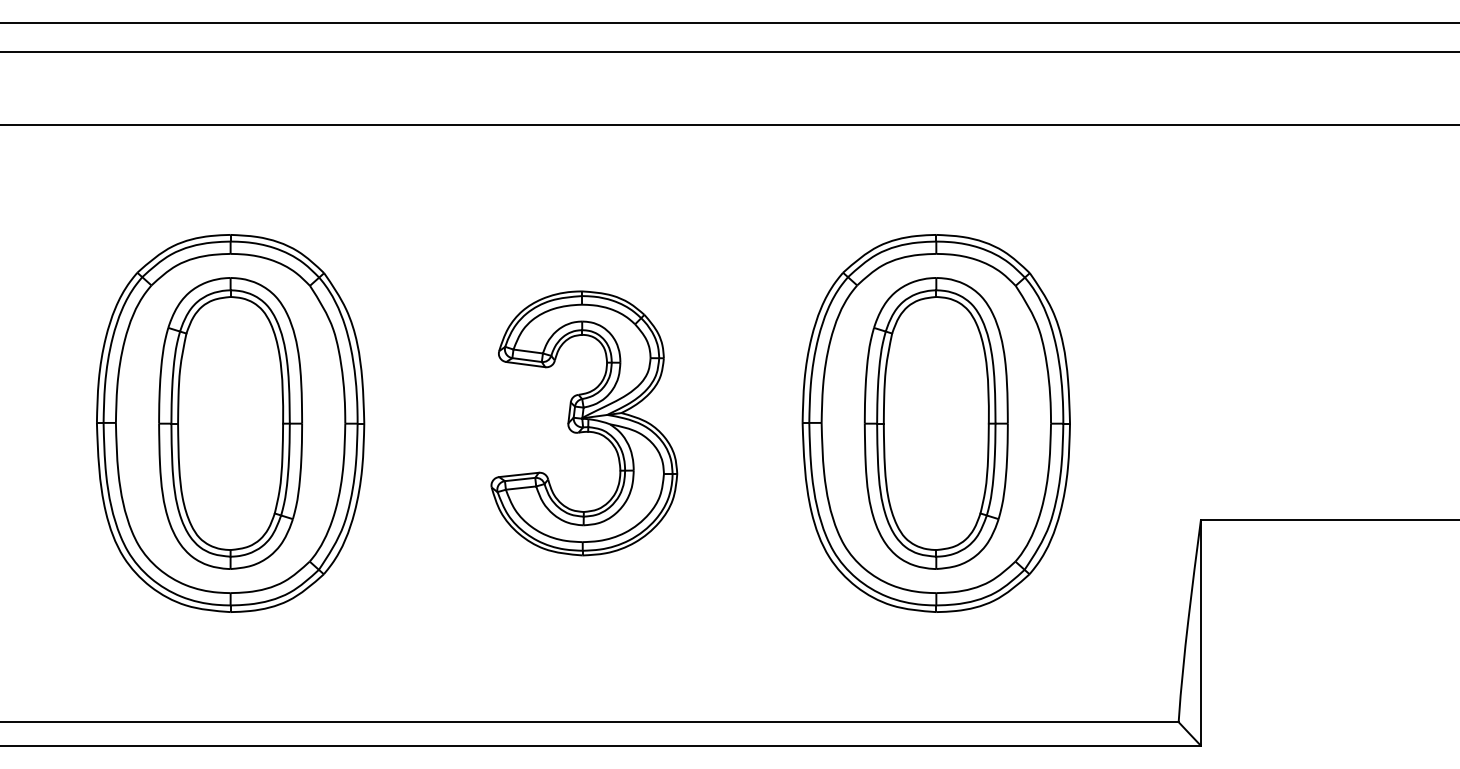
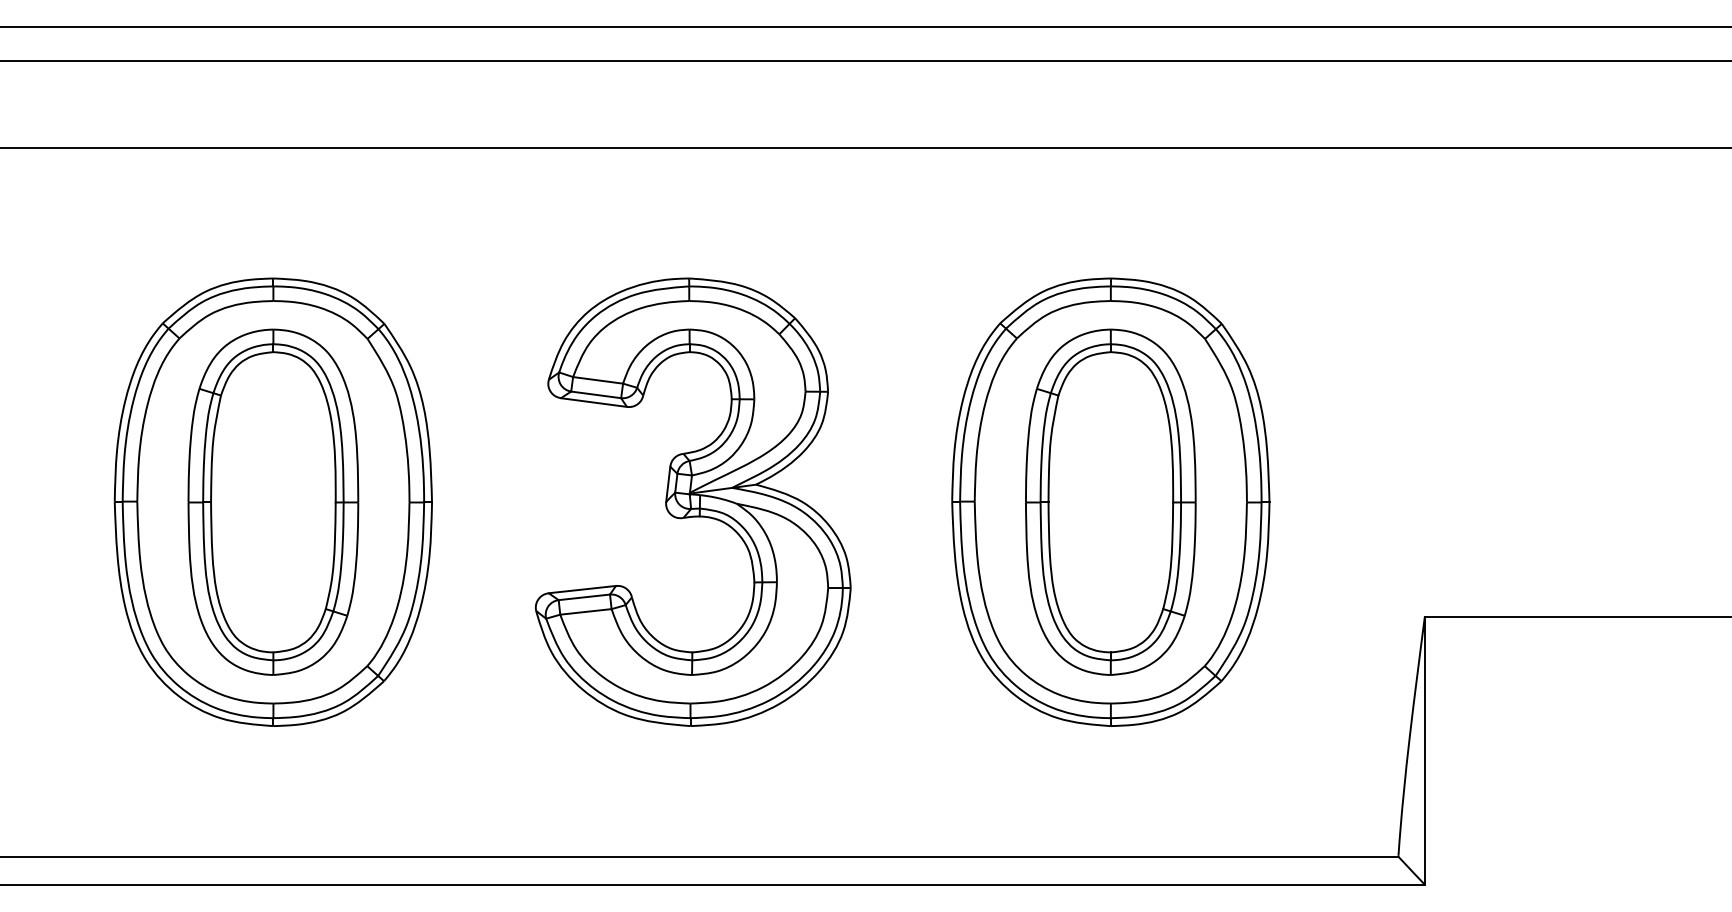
part: (583, 422) -> (692, 501), size x1.43

